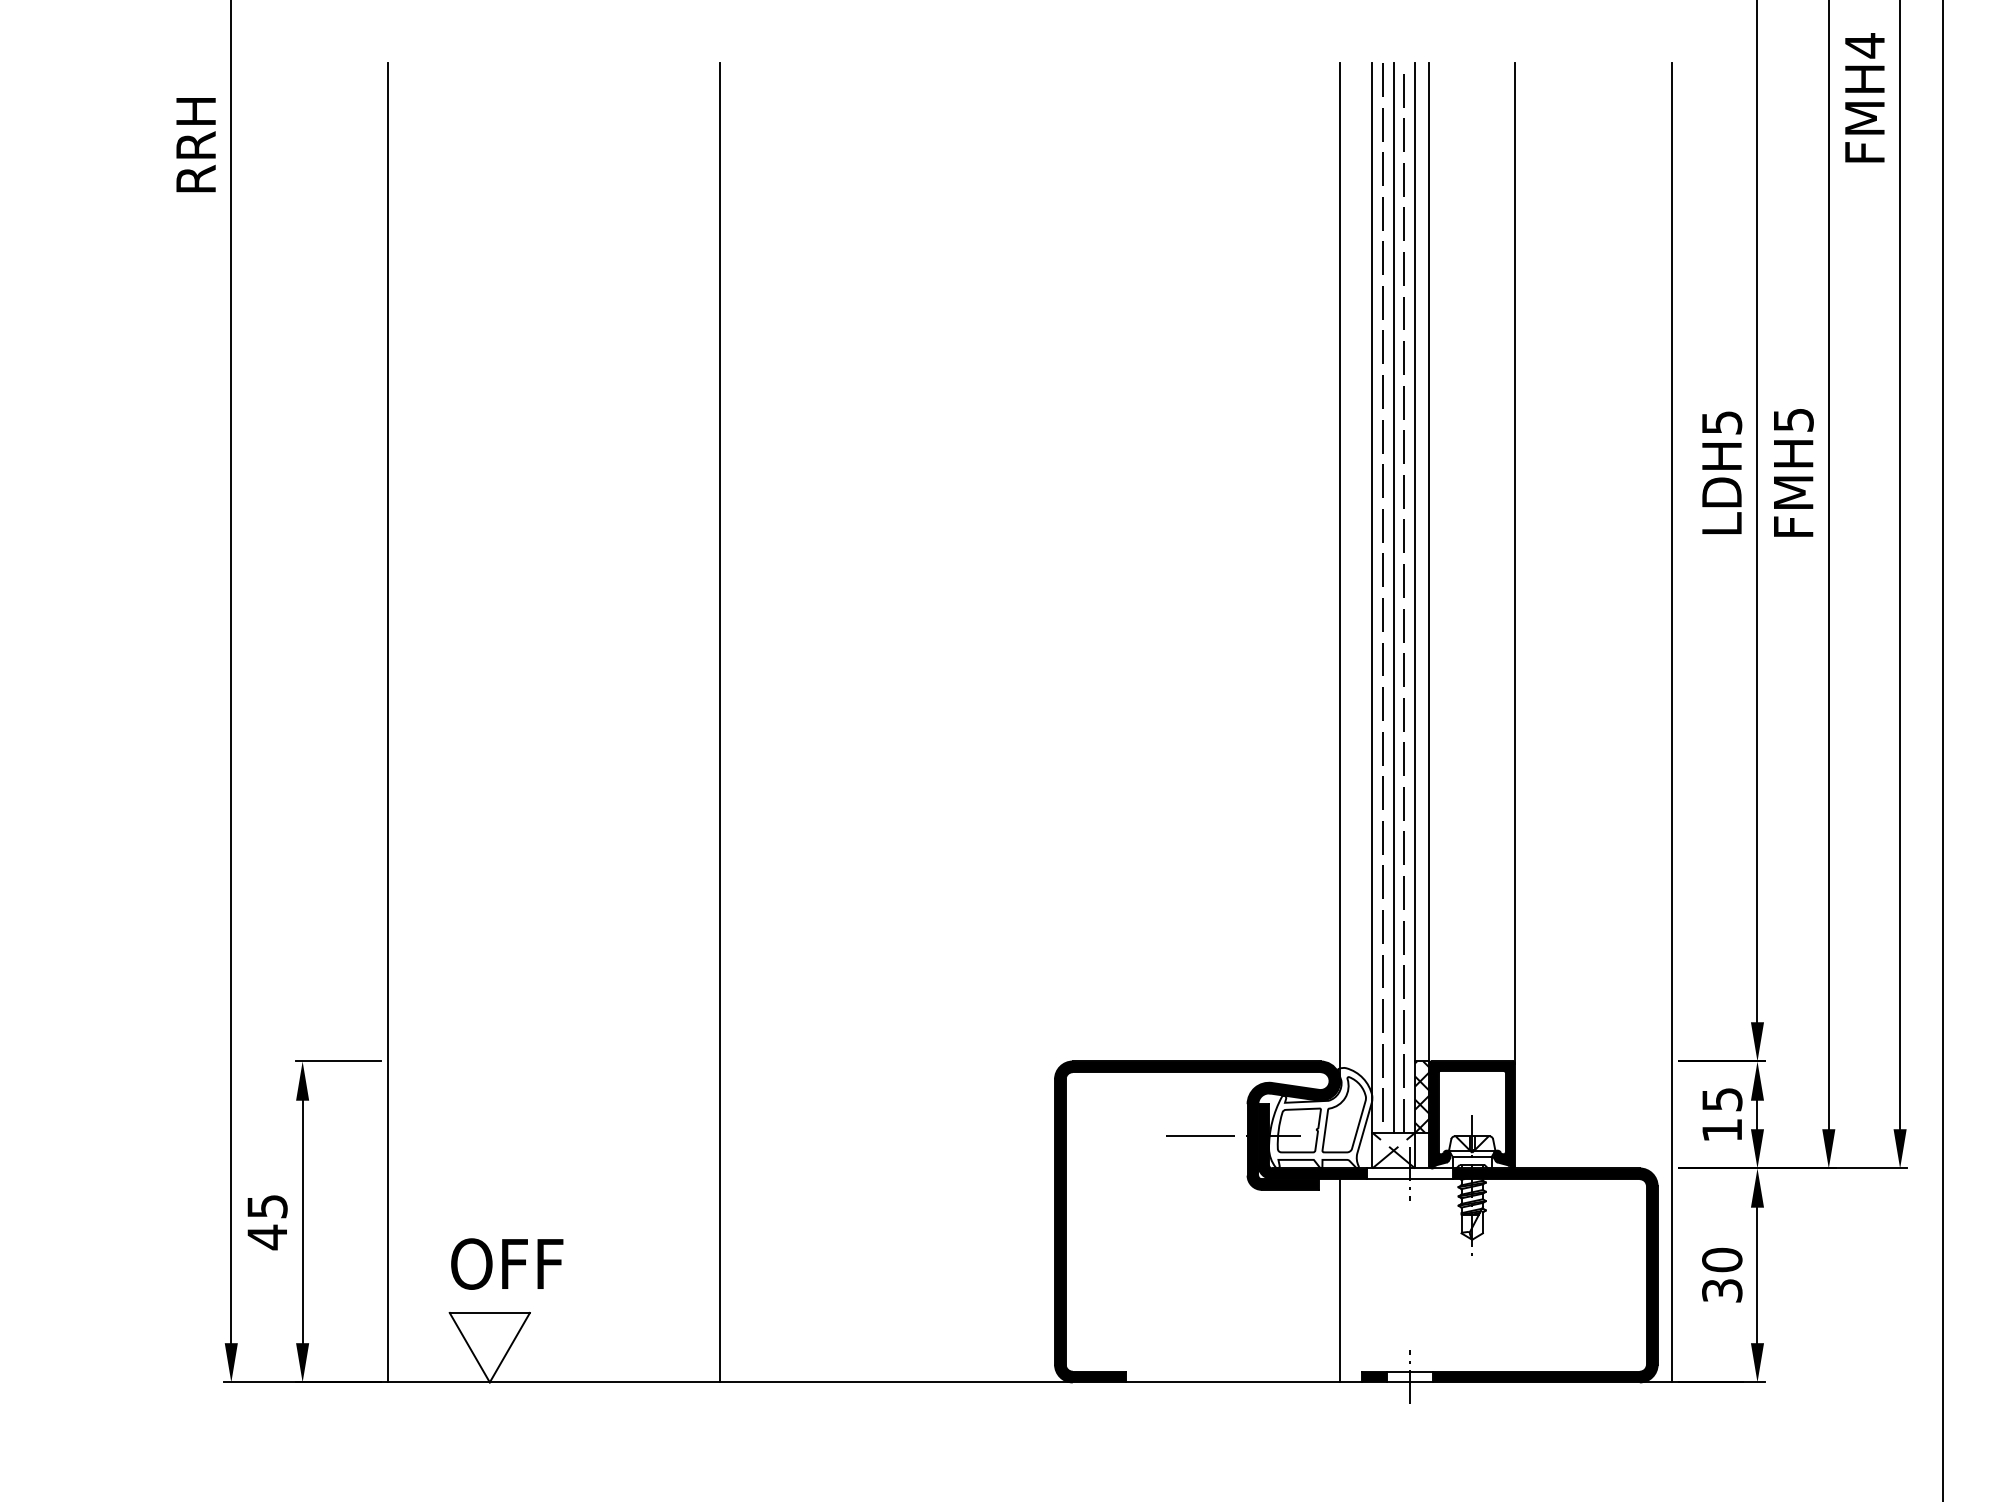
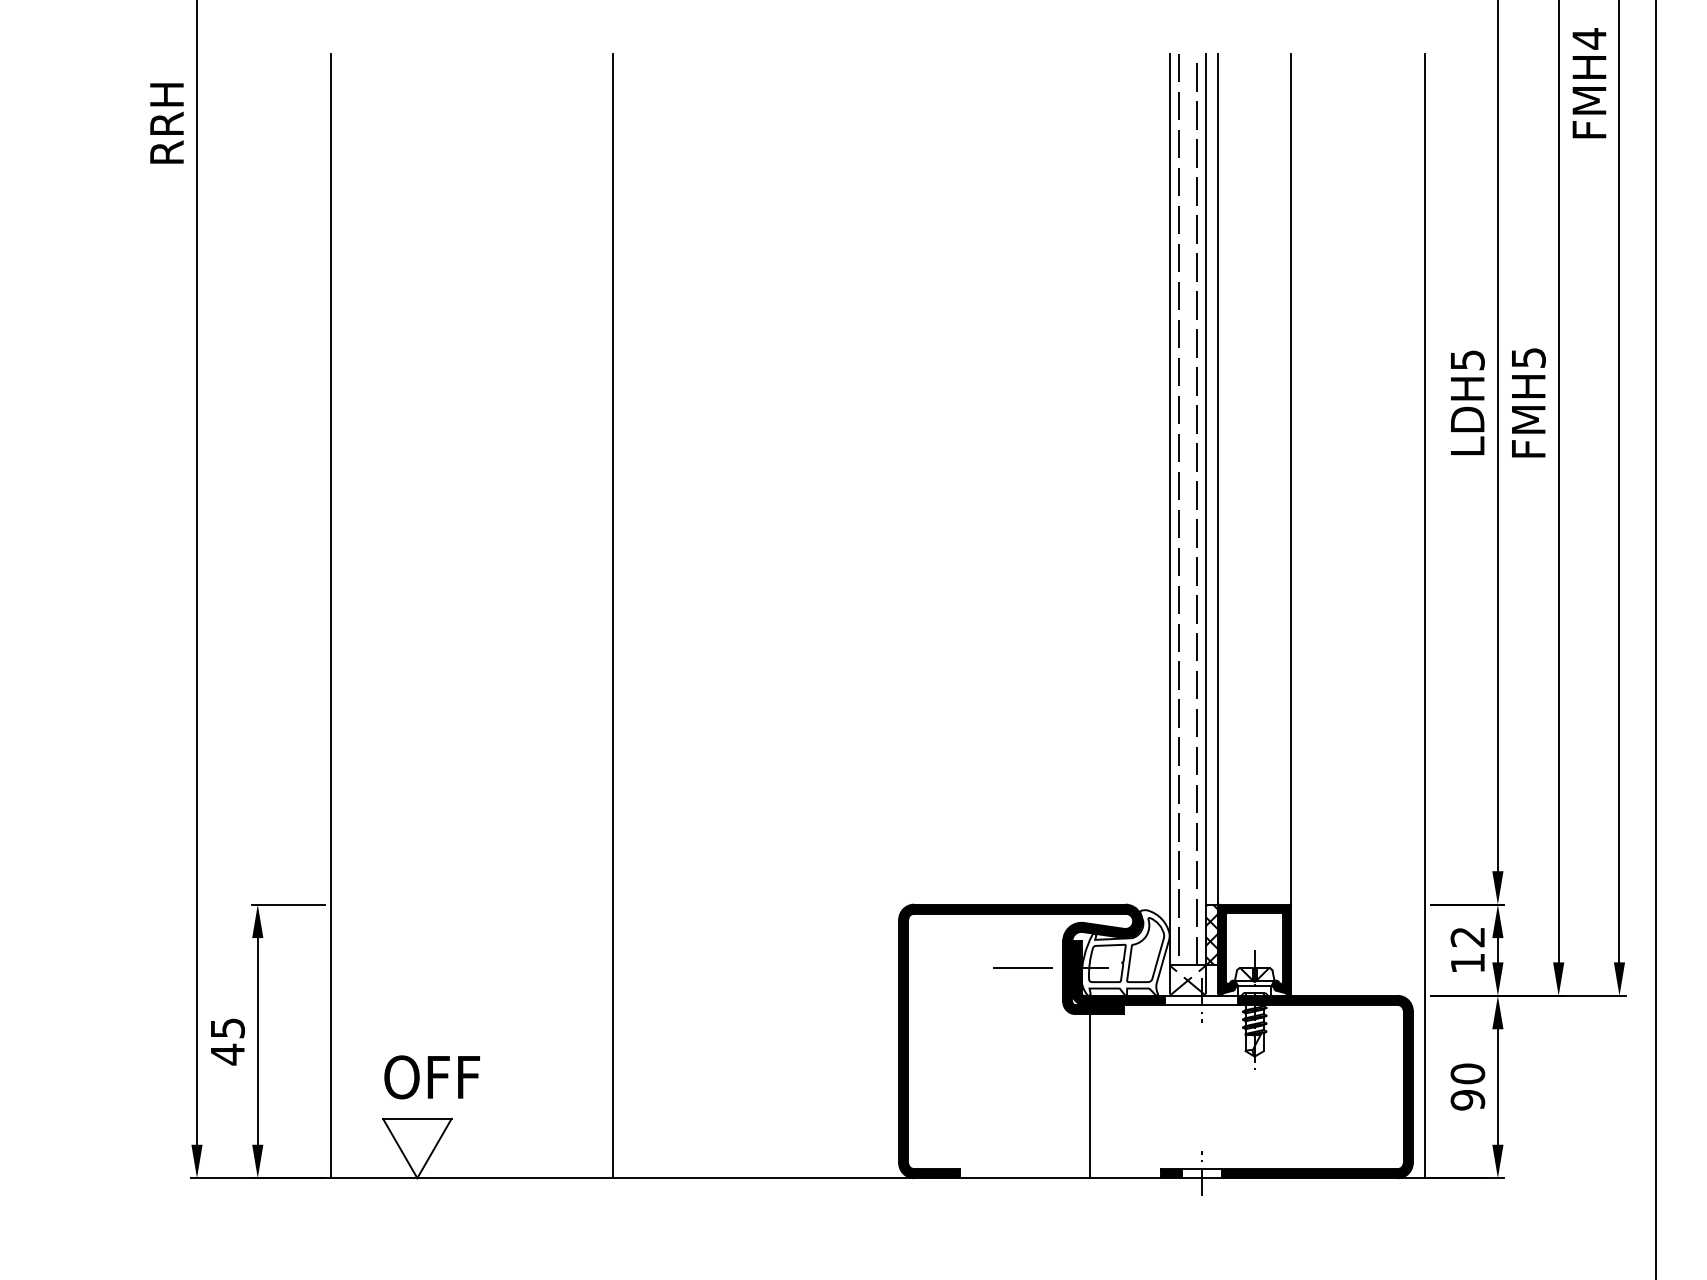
line: (1340, 571) -> (1142, 486), removed
line: (1393, 597) -> (1187, 509), removed
text: (1722, 1099) -> (1468, 937), 15 -> 12
line: (1340, 1280) -> (1090, 1091), moved
text: (1722, 1290) -> (1468, 1099), 30 -> 90

